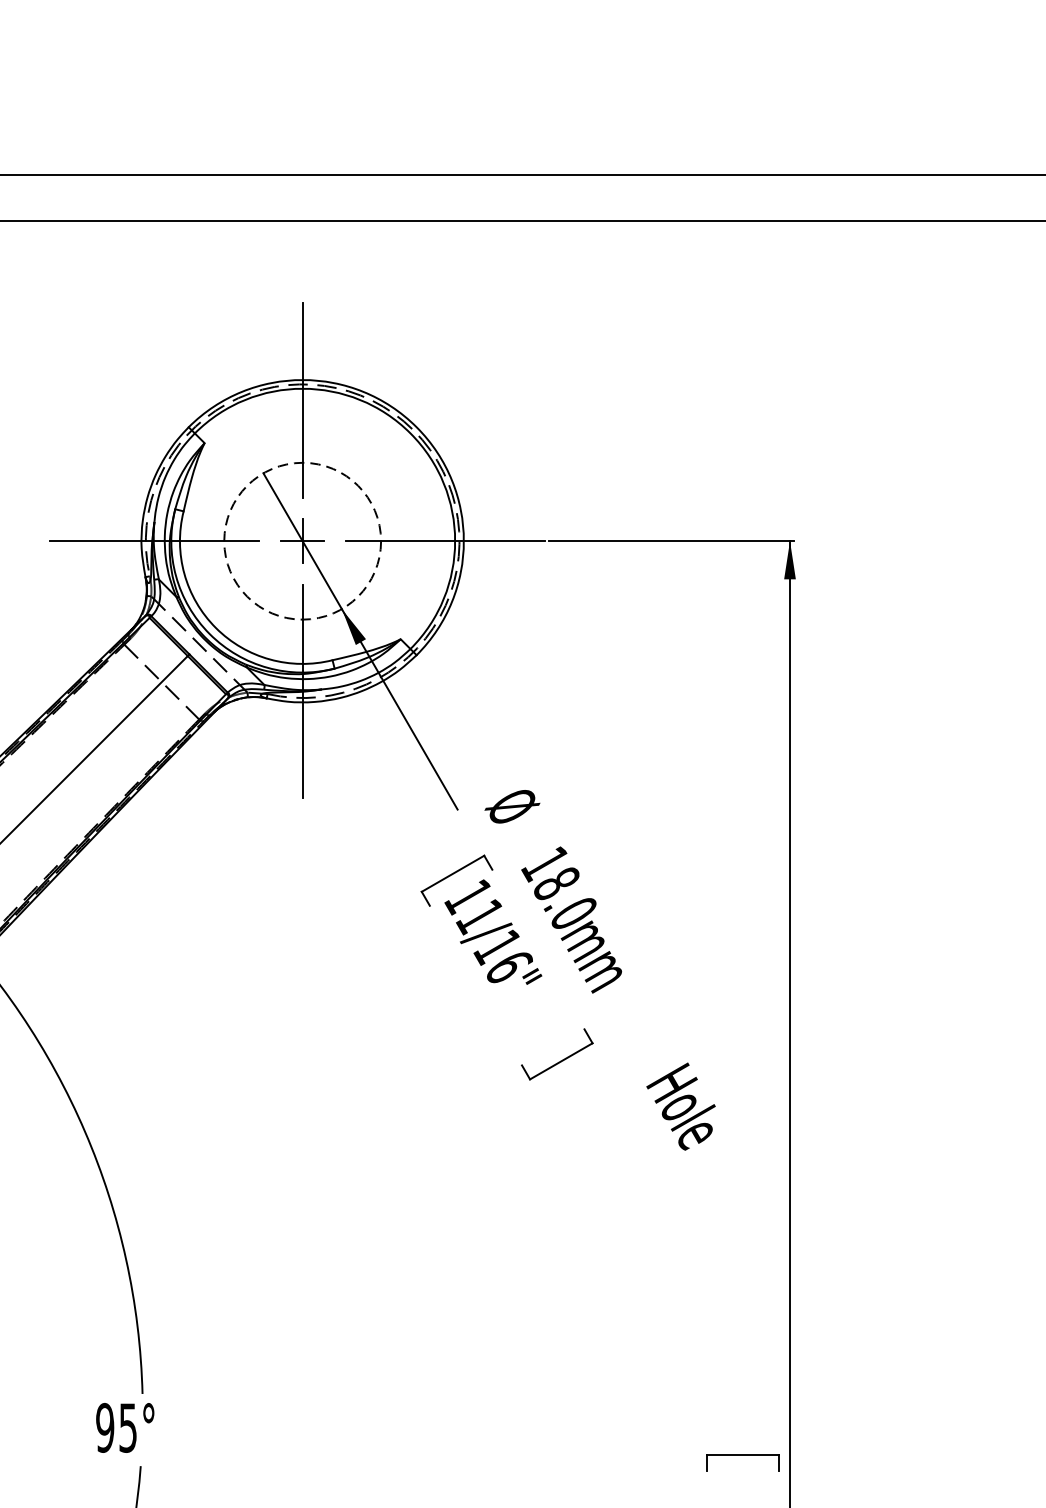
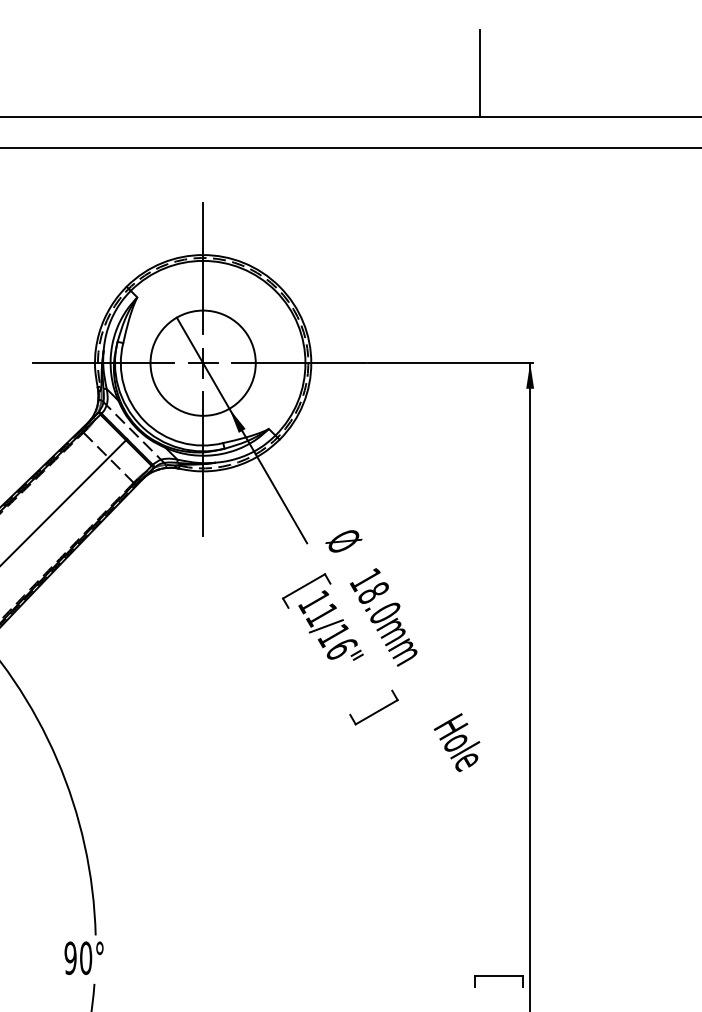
line: (715, 109) -> (480, 73), added
circle: (301, 540) -> (202, 362), dashed -> solid
text: (128, 1426) -> (86, 957), 95° -> 90°

